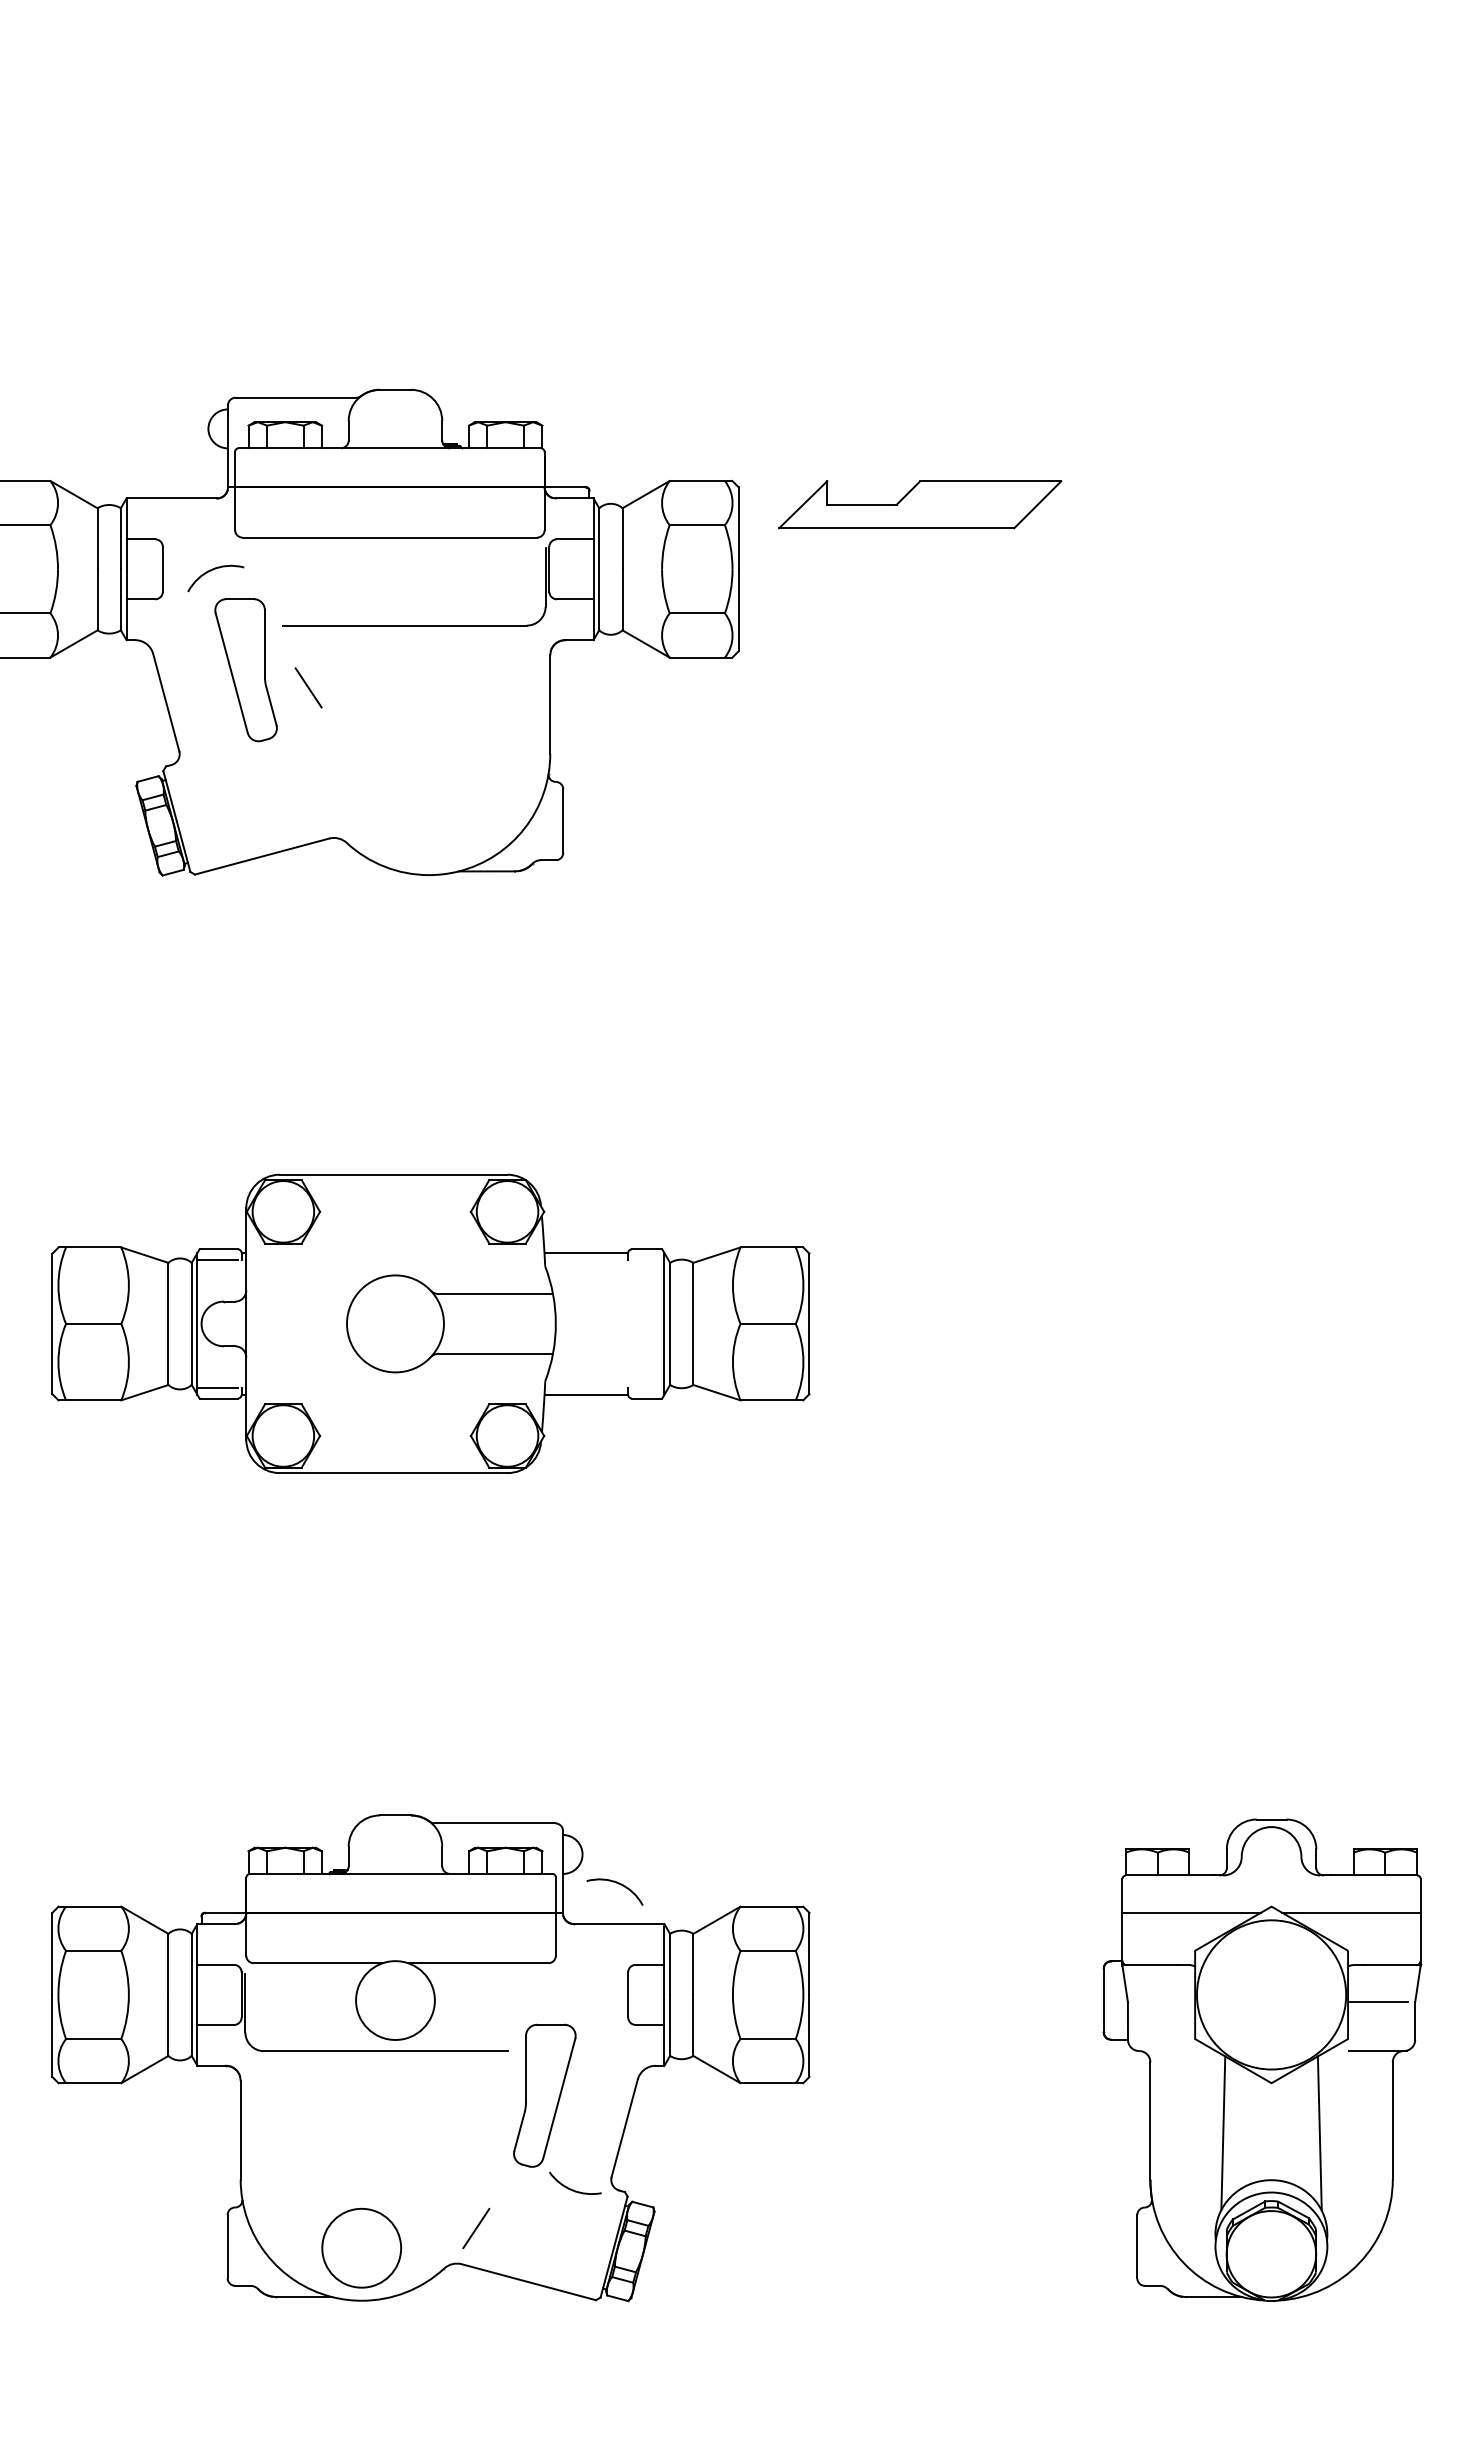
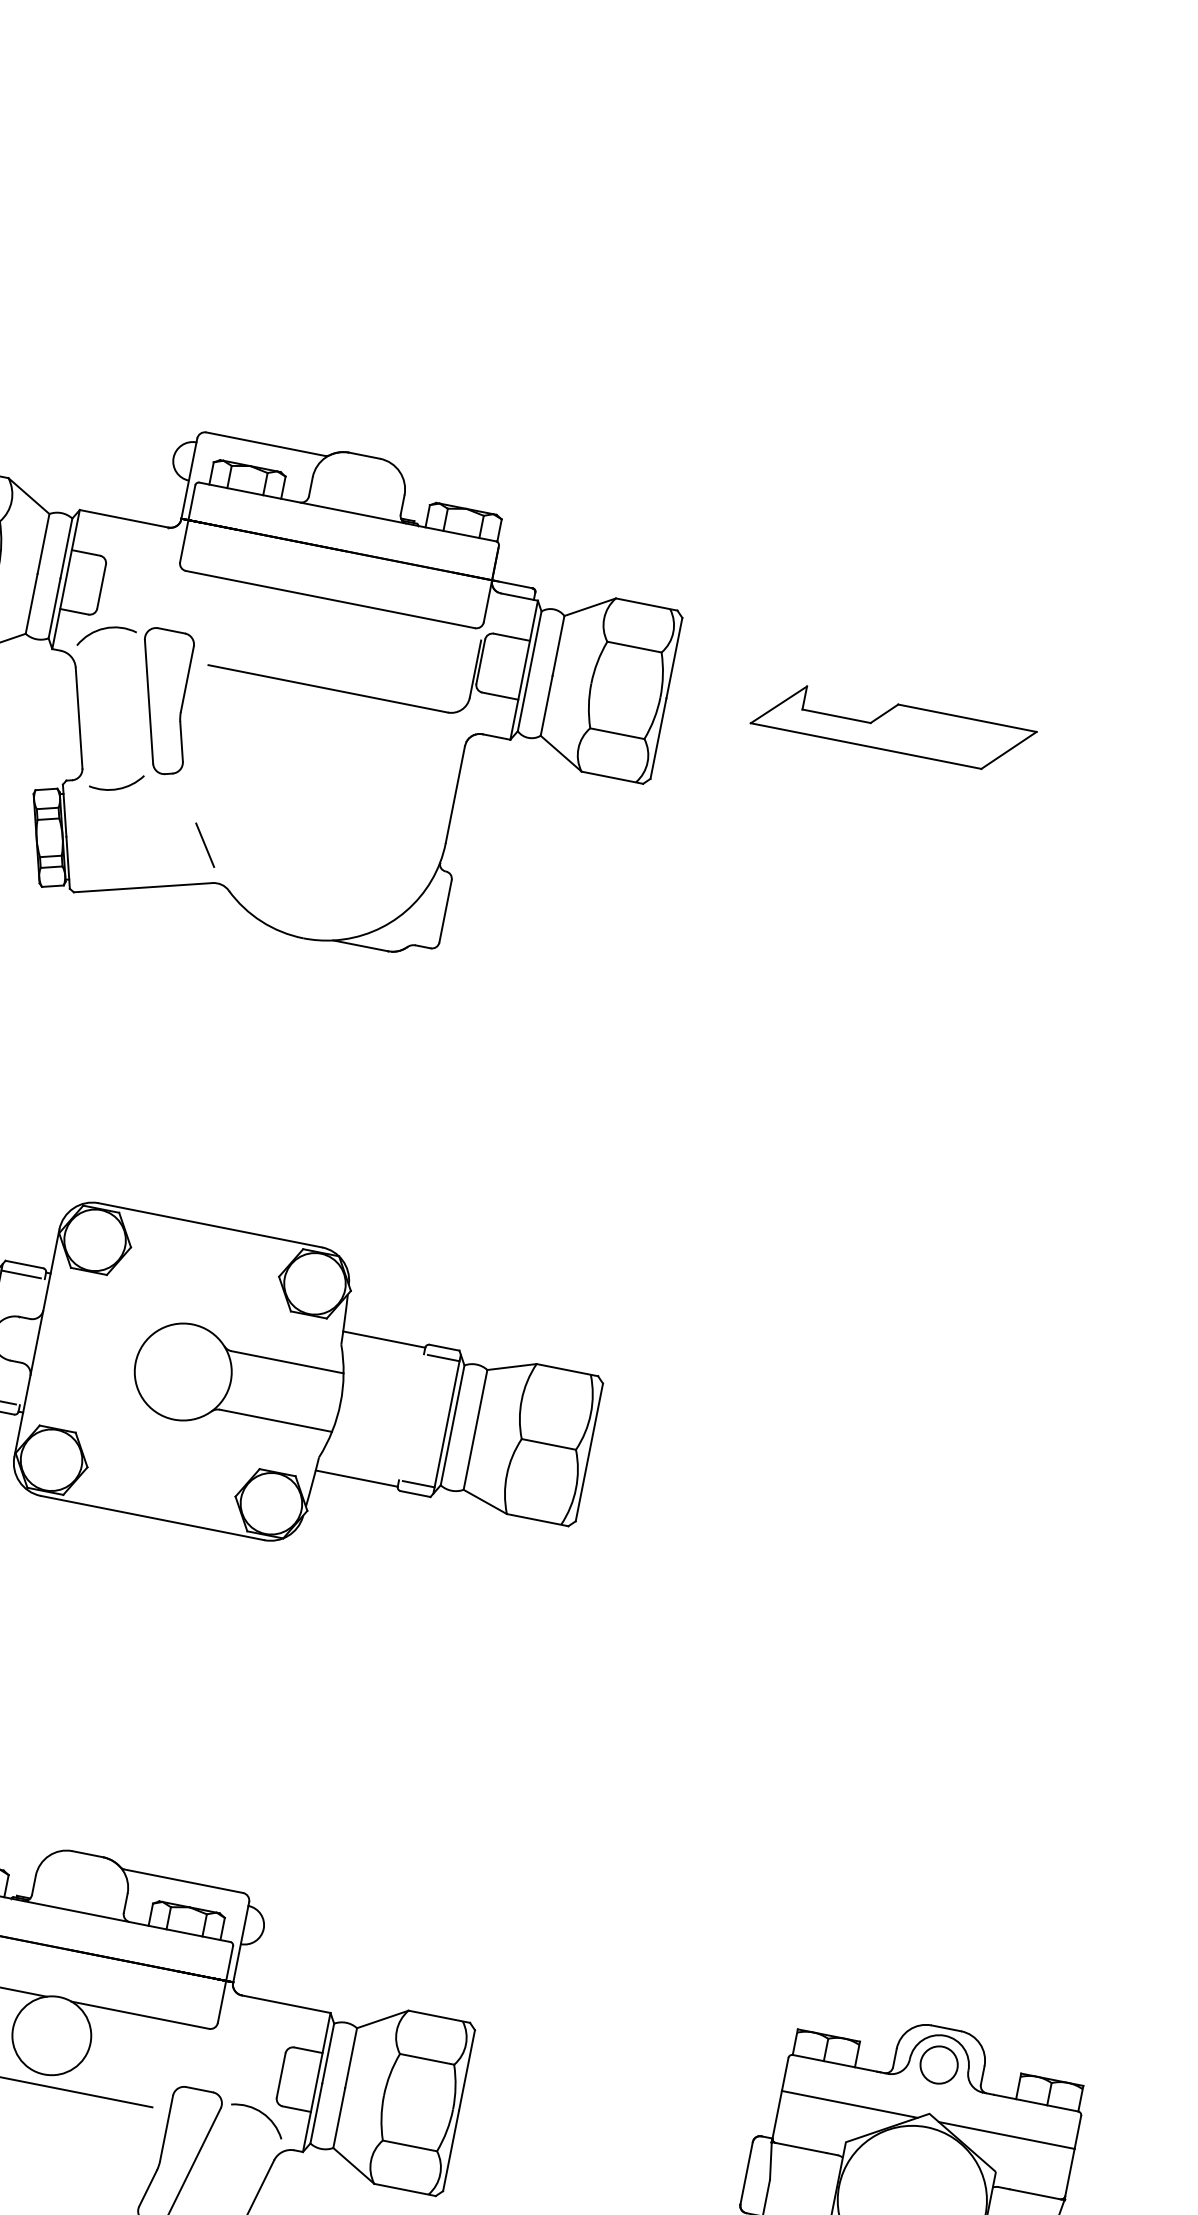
part: (920, 504) -> (894, 727), moved
arc: (211, 571) -> (103, 630), moved
line: (308, 687) -> (205, 844), moved
arc: (218, 763) -> (118, 787), added
line: (648, 1259) -> (443, 1357), added
line: (648, 1388) -> (418, 1484), added
circle: (1271, 1856) -> (939, 2064), added
arc: (618, 1884) -> (261, 2113), moved

